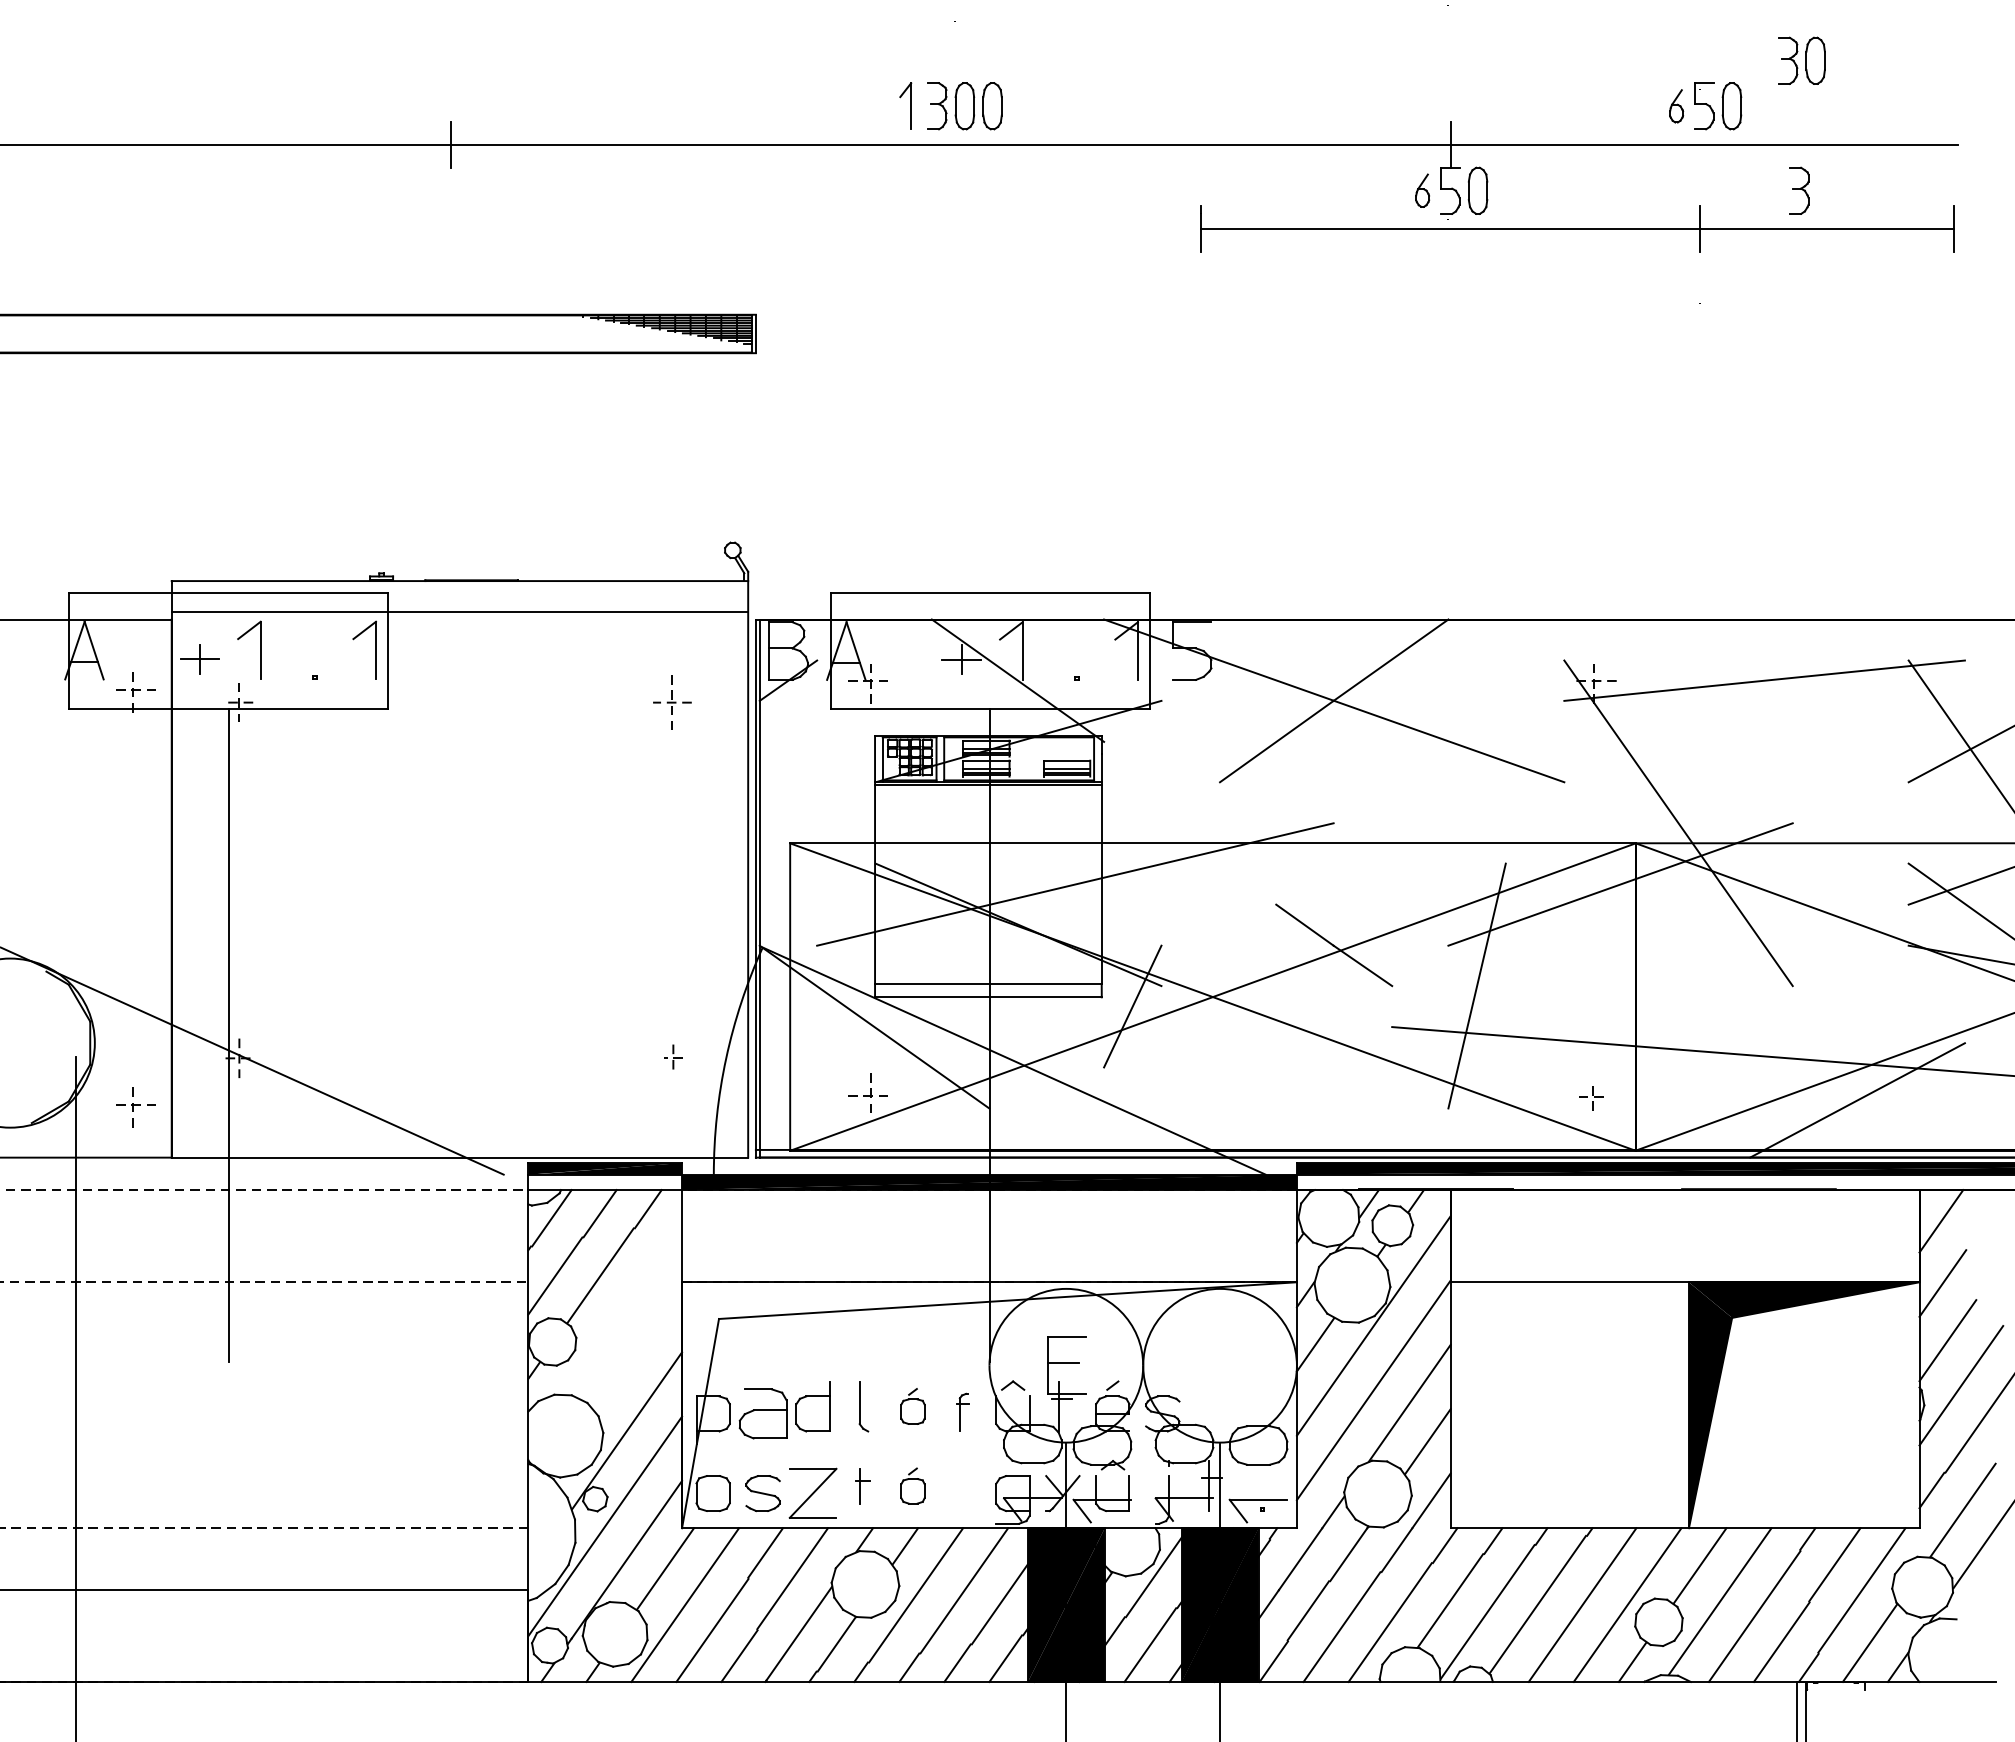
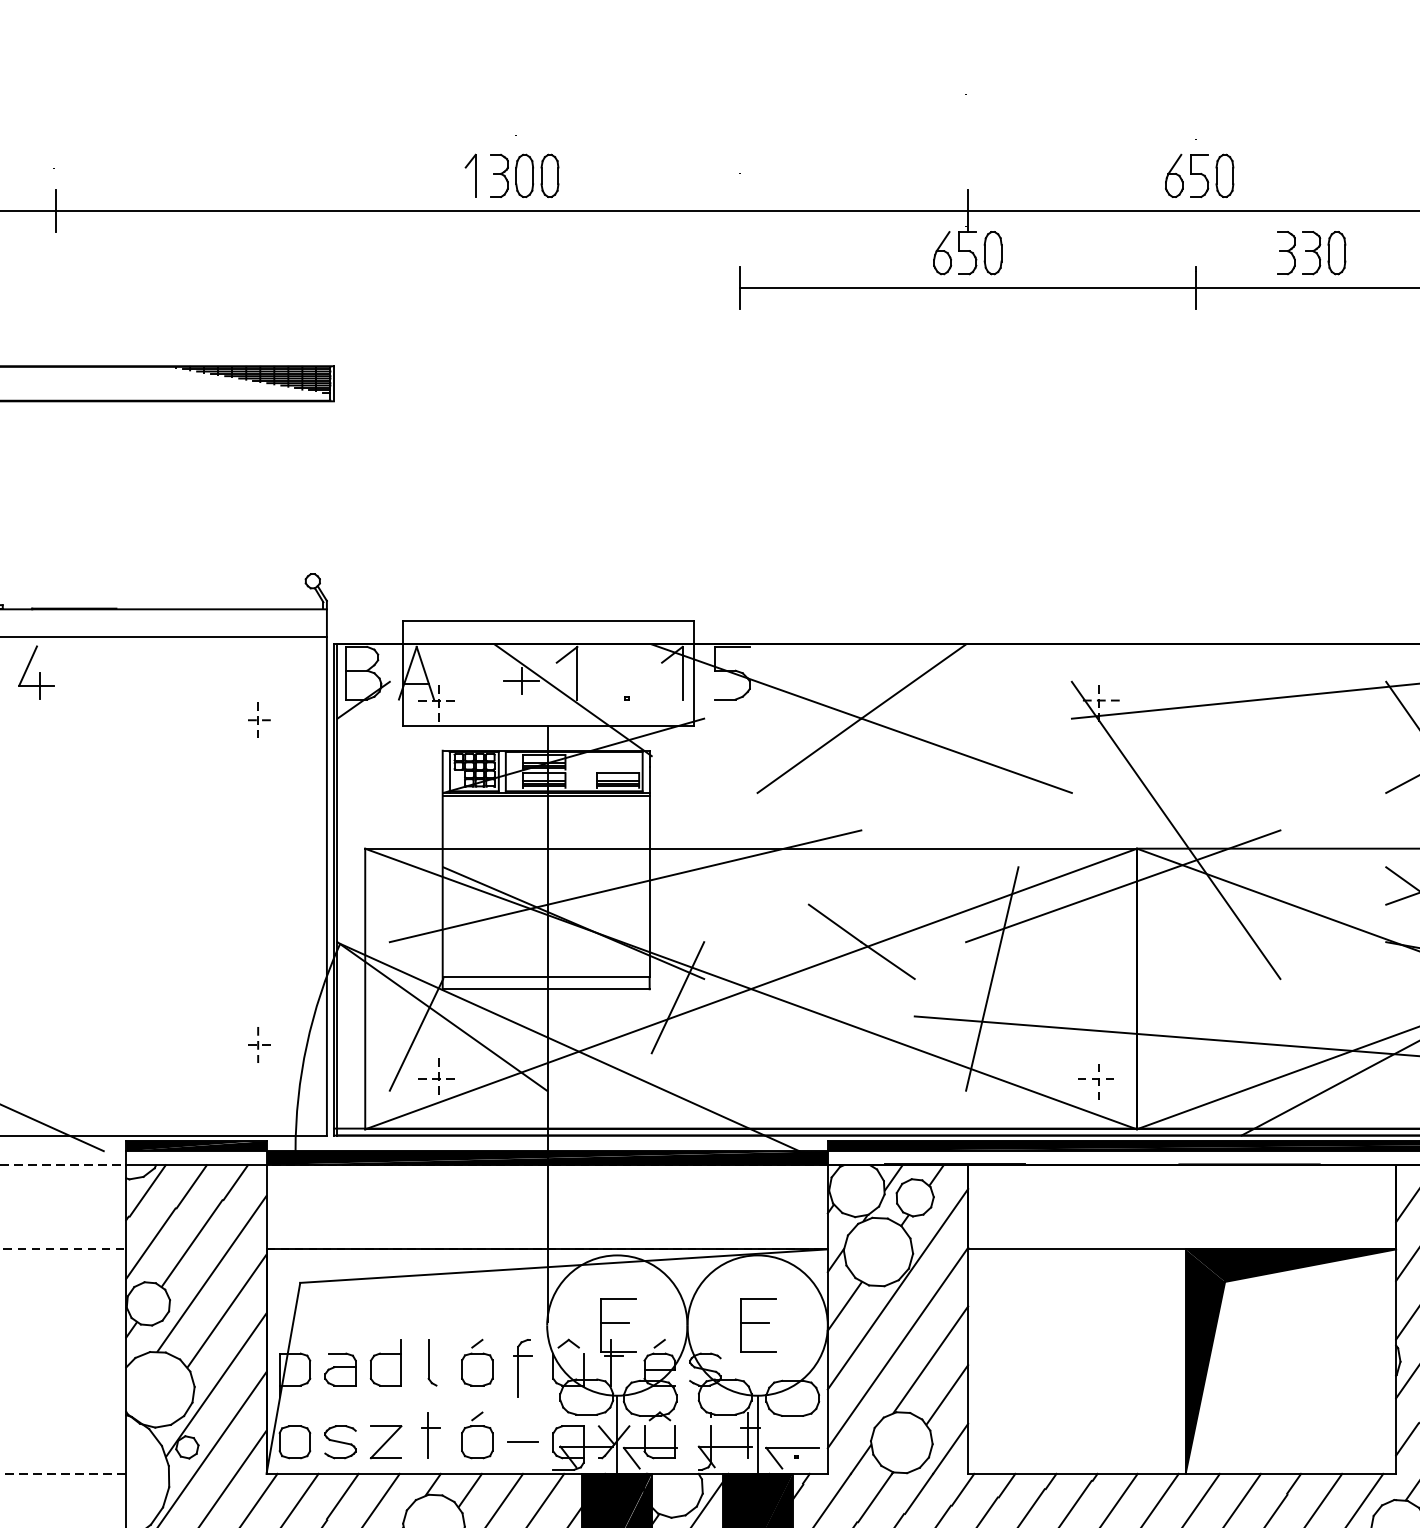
part: (1801, 60) -> (1323, 252), moved
part: (1676, 106) -> (1174, 176), size x1.43
part: (1422, 190) -> (942, 252), size x1.43
part: (430, 649) -> (36, 671), added
part: (673, 702) -> (258, 720), size x0.71
line: (846, 1047) -> (416, 1035), added
part: (674, 1058) -> (259, 1045), size x1.43
part: (1590, 1098) -> (1095, 1081), size x1.67
line: (622, 1308) -> (212, 1273), added
line: (638, 1349) -> (226, 1310), added
part: (1220, 1365) -> (758, 1325), added
part: (912, 1406) -> (476, 1362), size x1.43
part: (962, 1412) -> (522, 1368), size x1.67
part: (762, 1413) -> (339, 1369), size x0.71
part: (862, 1485) -> (431, 1434), size x1.43
part: (912, 1485) -> (476, 1434), size x1.43
part: (812, 1493) -> (385, 1442), size x0.71
line: (962, 1493) -> (522, 1442), added

